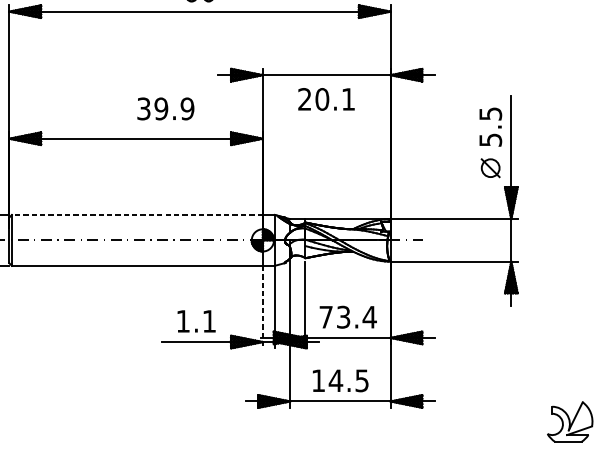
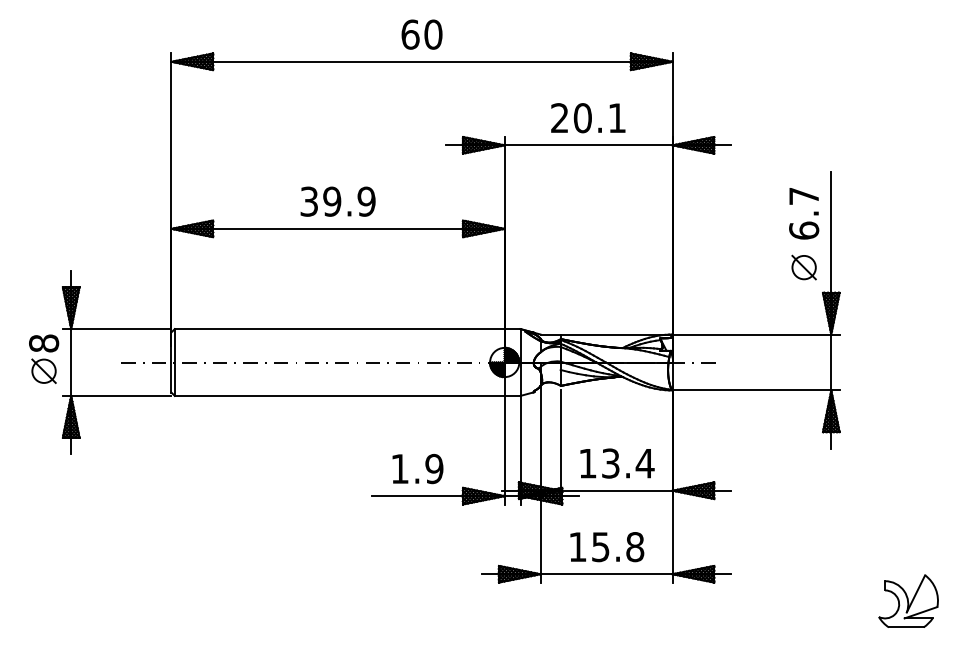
text: (326, 99) -> (588, 118), moved
text: (165, 108) -> (337, 201), moved
text: (490, 127) -> (804, 213), 5.5 -> 6.7
line: (137, 215) -> (339, 329), dashed -> solid
line: (262, 307) -> (504, 450), dashed -> solid
text: (325, 317) -> (587, 463), 73.4 -> 13.4
text: (209, 321) -> (434, 468), 1.1 -> 1.9
text: (348, 381) -> (617, 547), 14.5 -> 15.8

